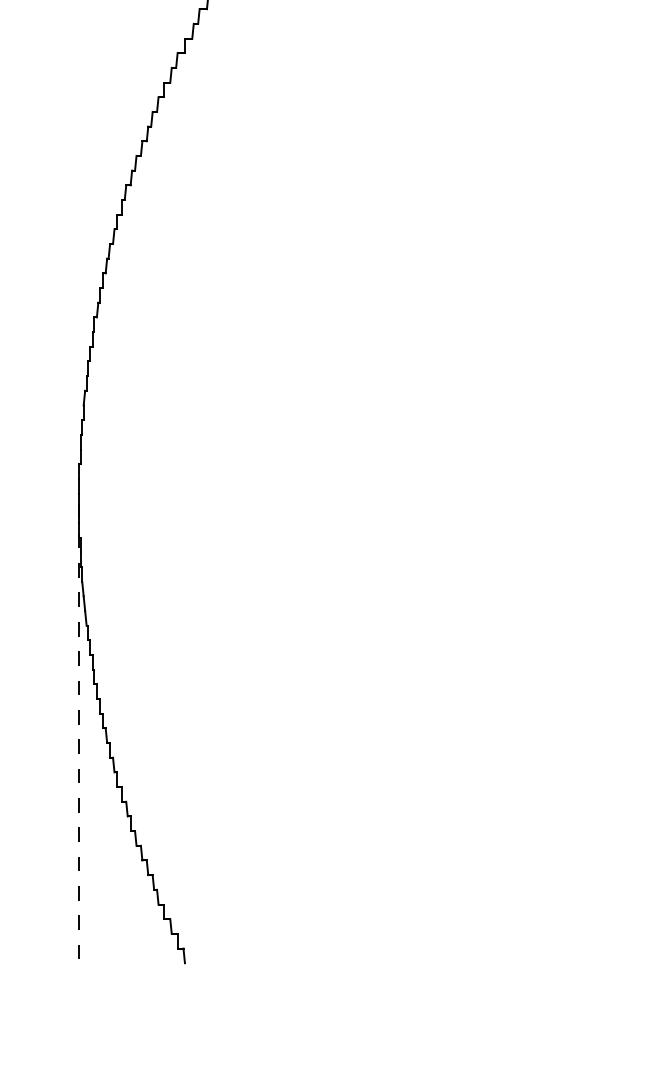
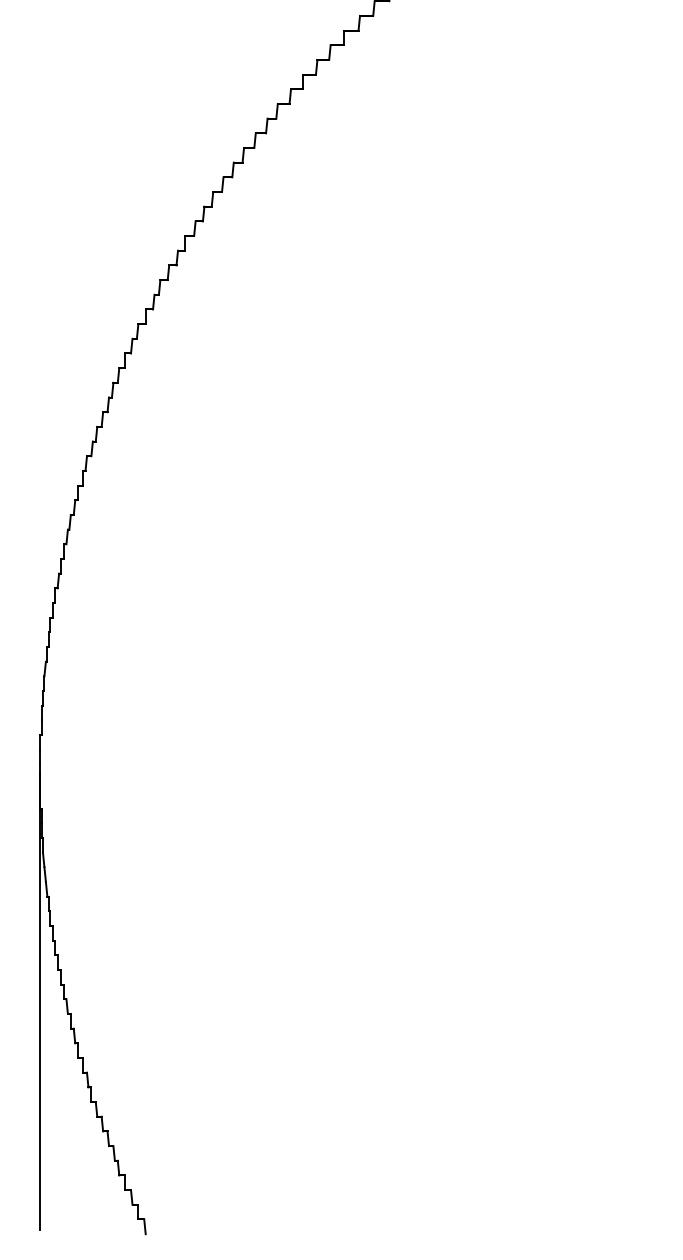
line: (79, 729) -> (40, 1000), dashed -> solid

